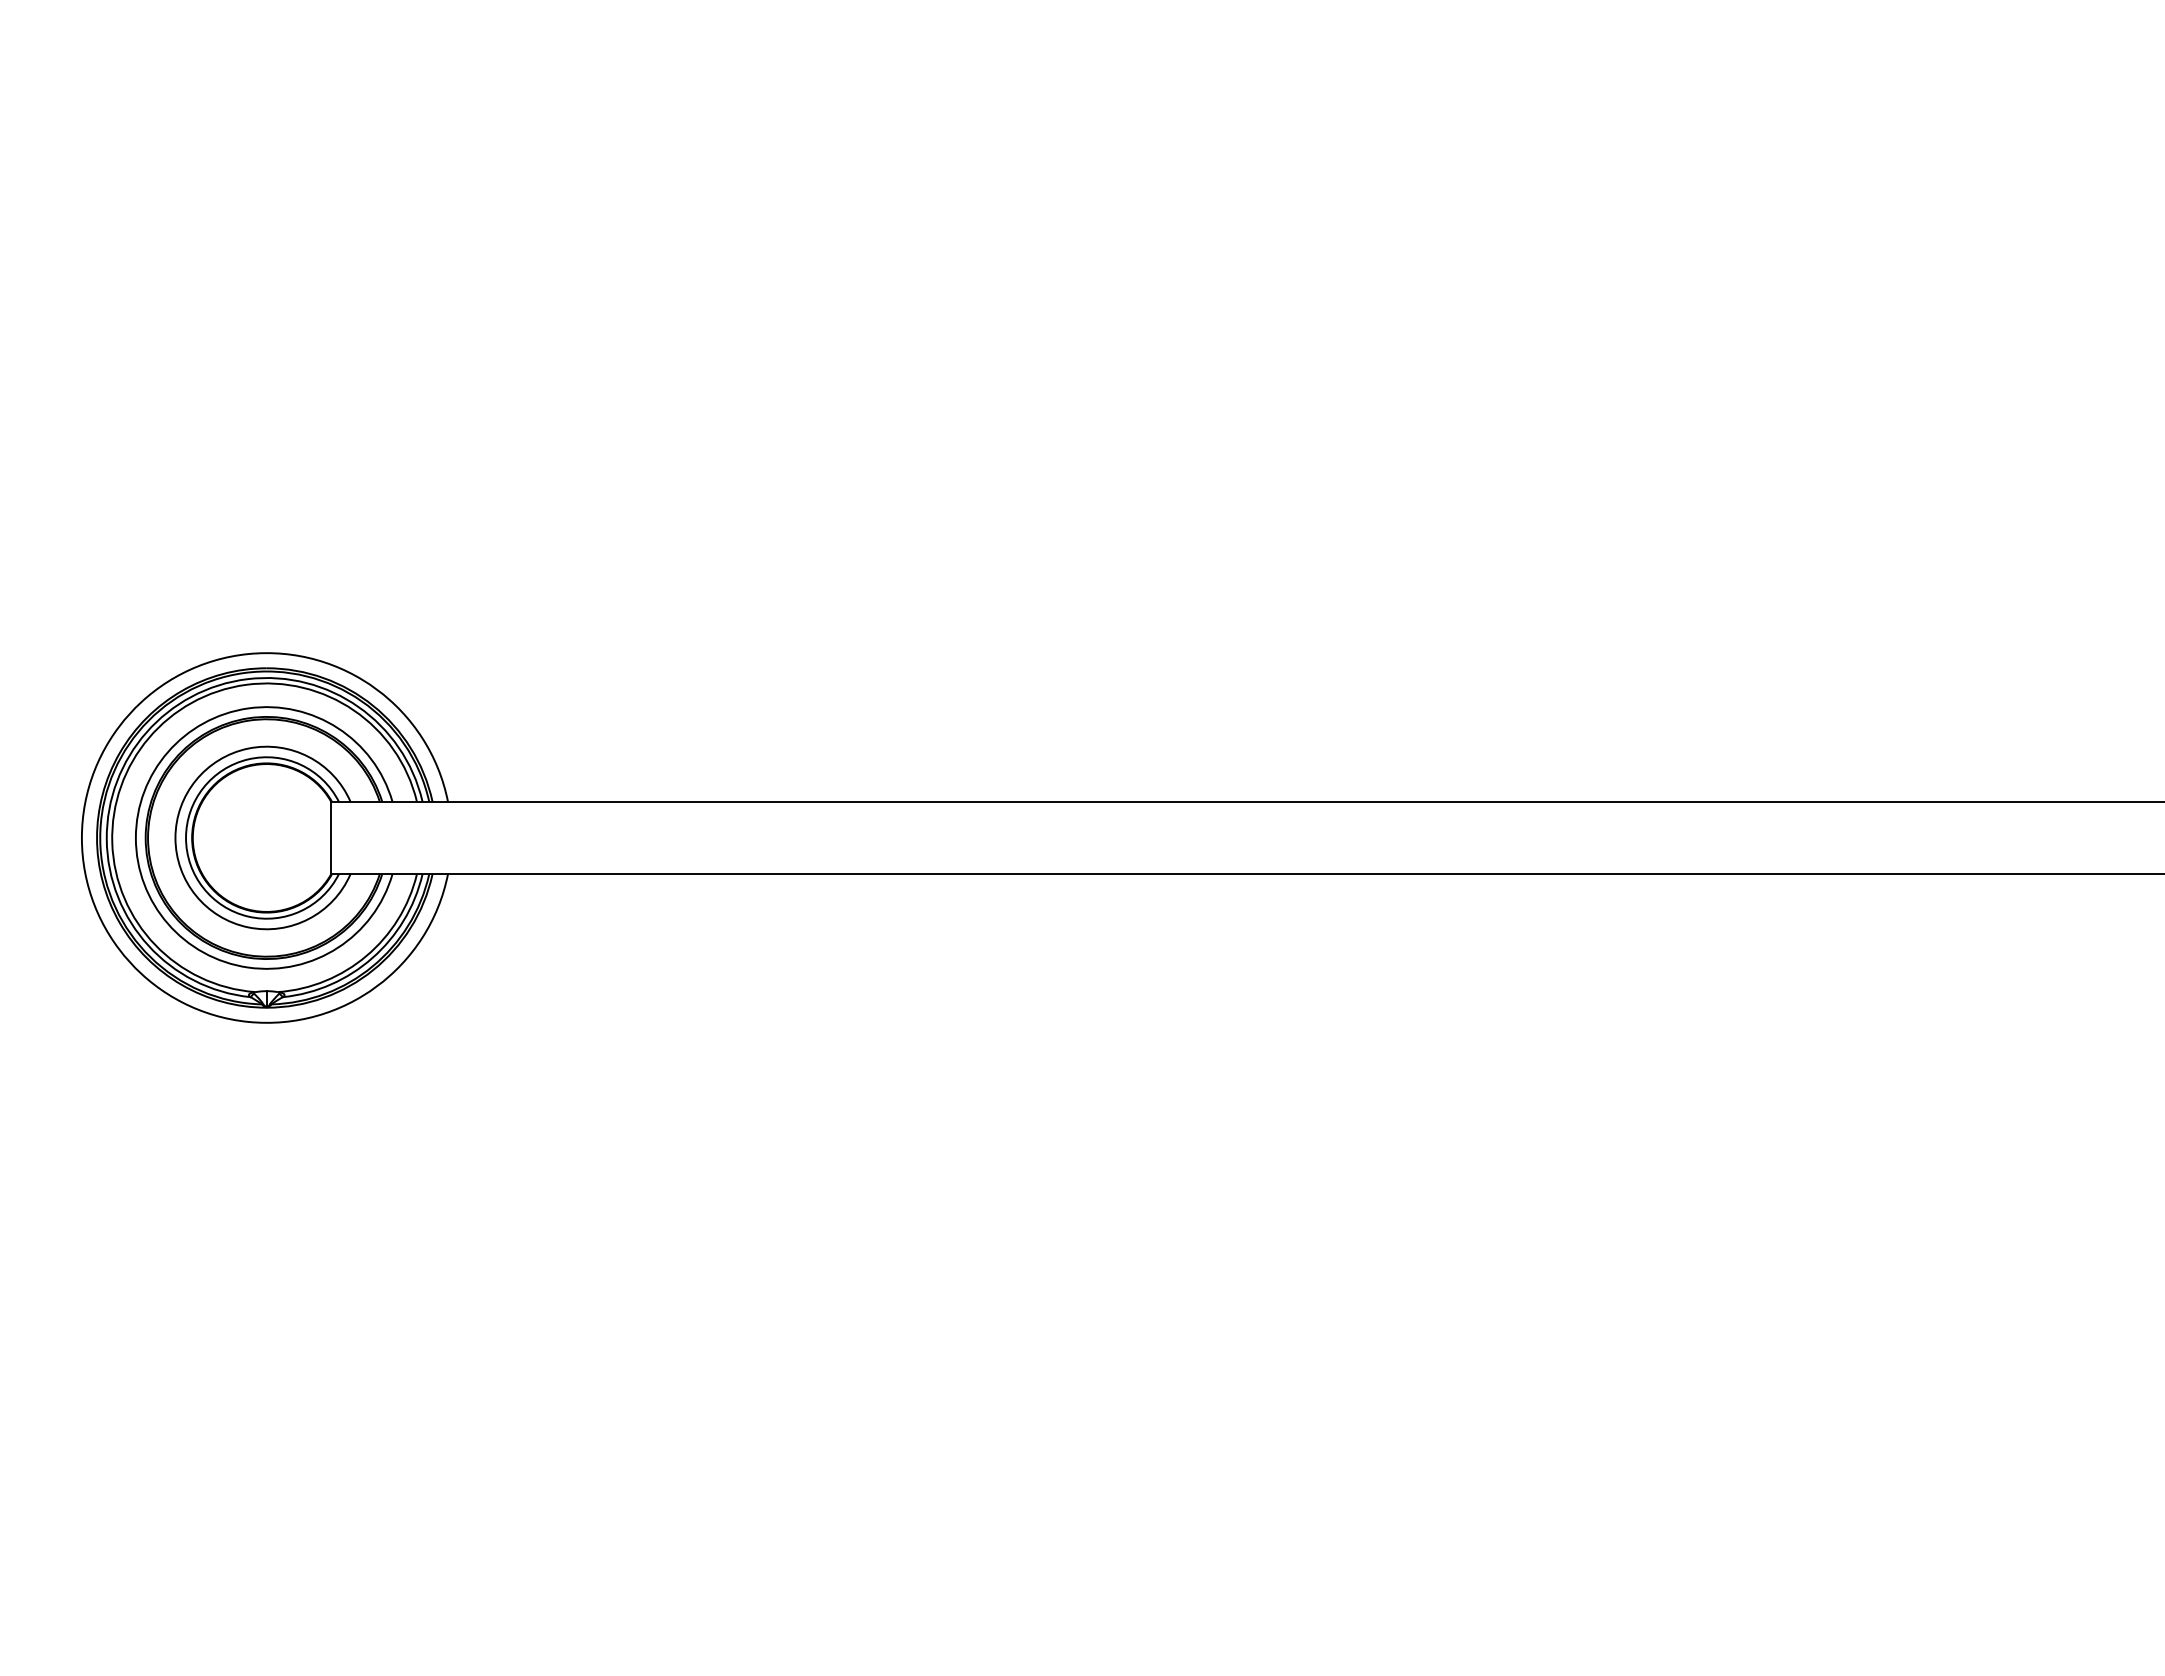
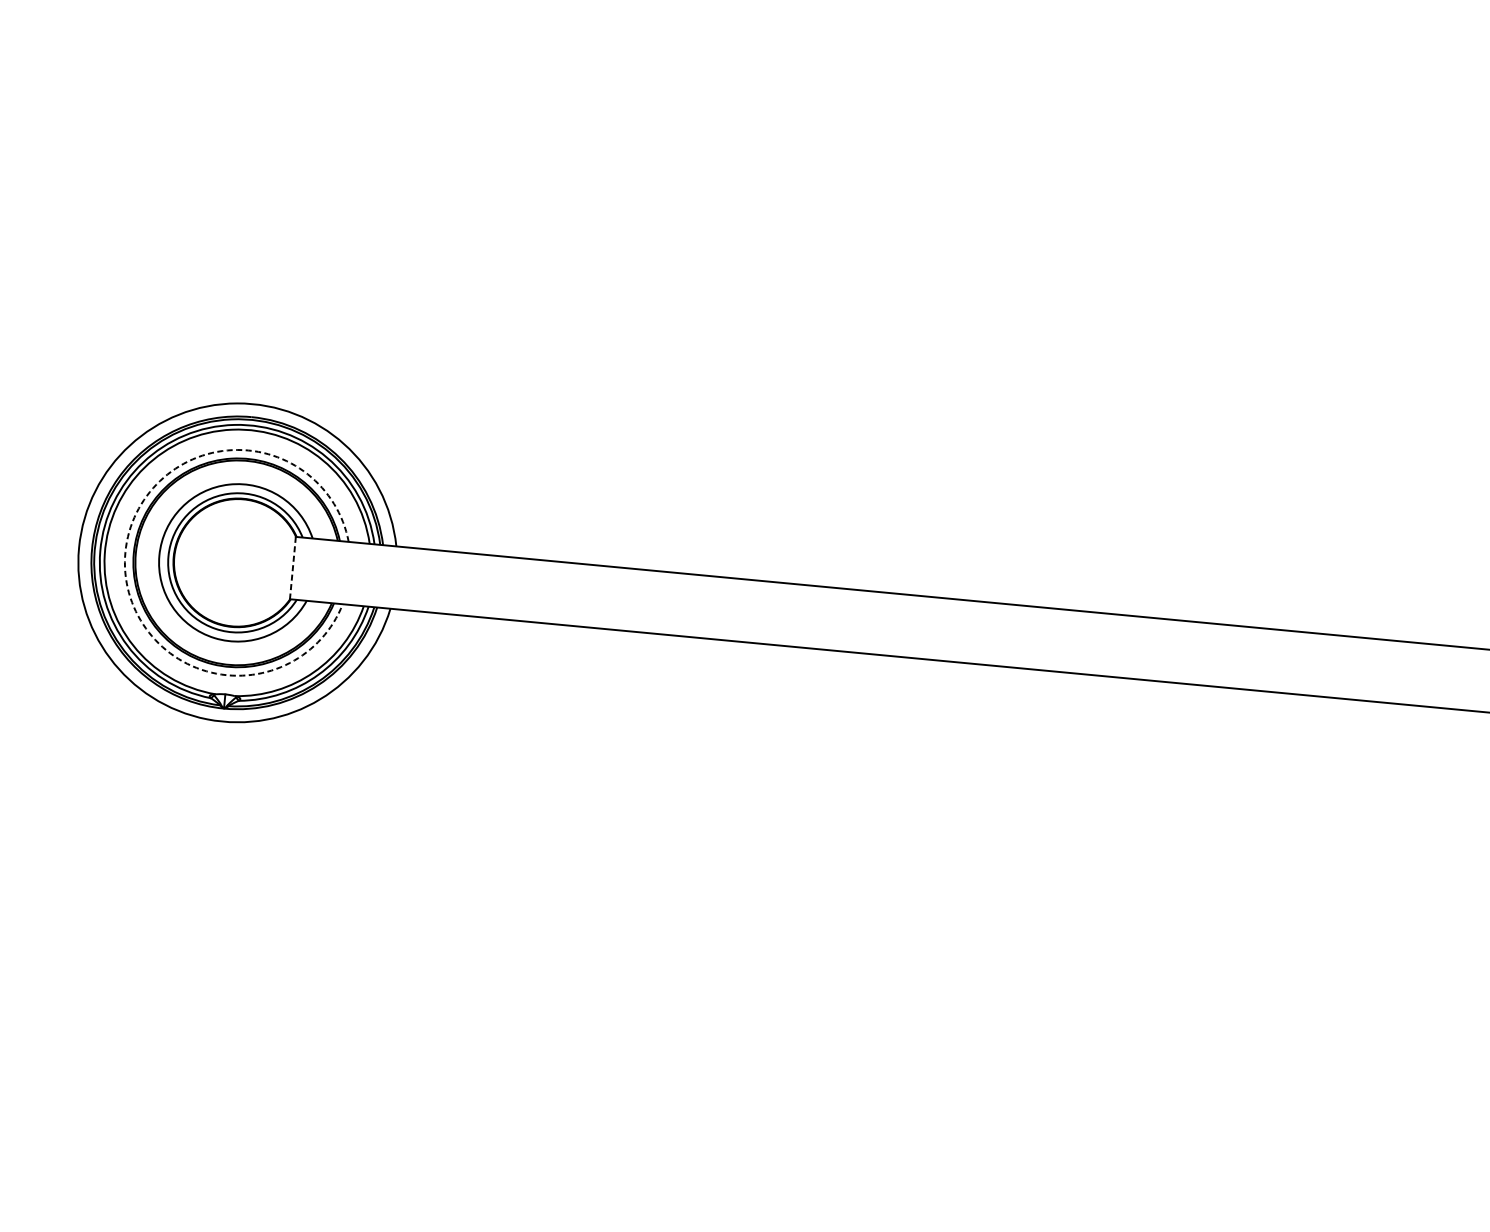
arc: (135, 838) -> (125, 552), solid -> dashed
line: (330, 838) -> (292, 568), solid -> dashed

